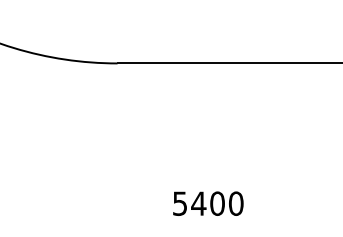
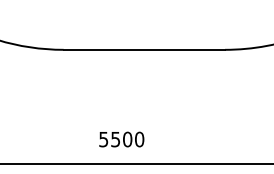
text: (198, 203) -> (115, 139), 5400 -> 5500

